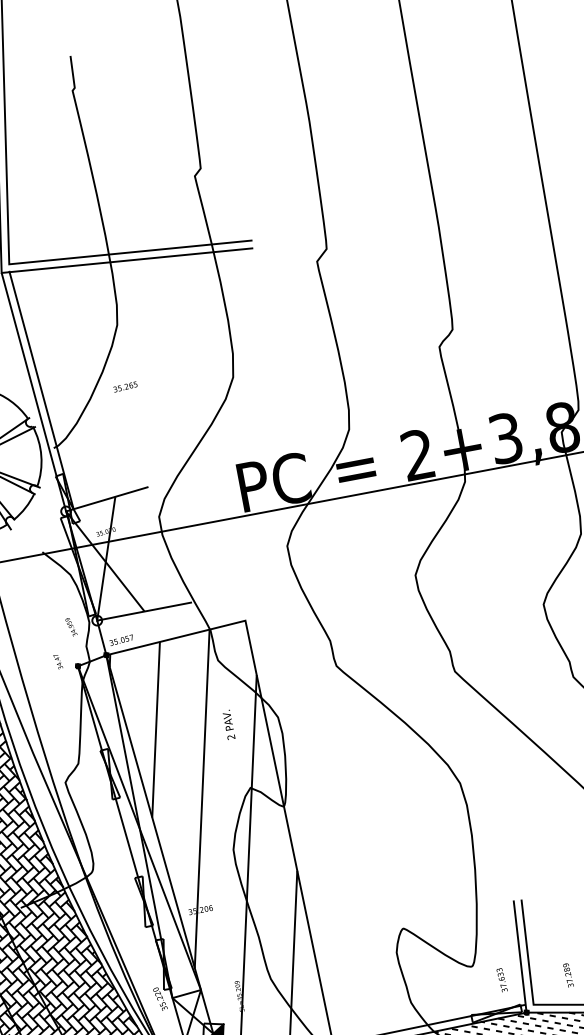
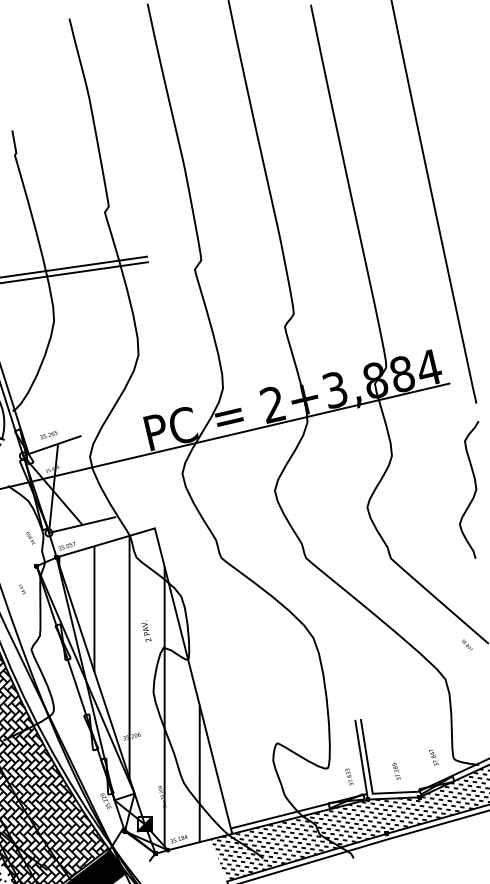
text: (124, 387) -> (48, 435), moved
text: (58, 661) -> (22, 589), moved
text: (229, 725) -> (146, 631), moved

